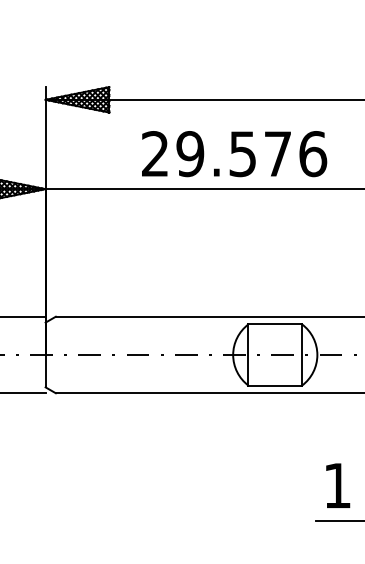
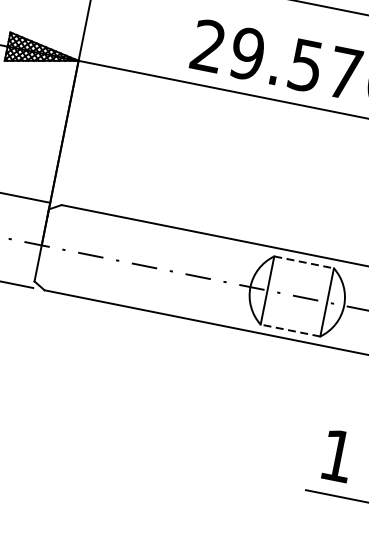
line: (275, 324) -> (304, 262), solid -> dashed
line: (275, 385) -> (290, 330), solid -> dashed

